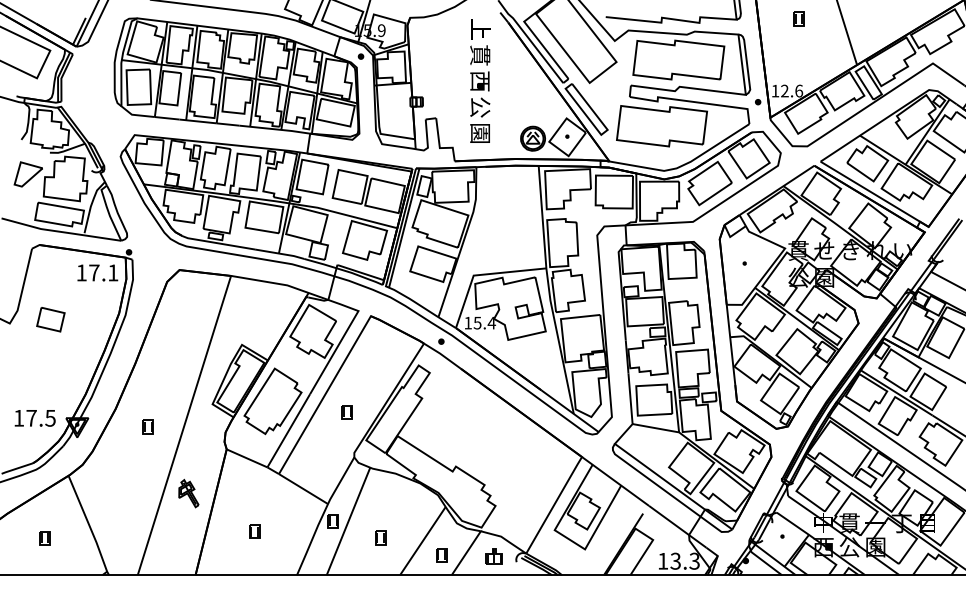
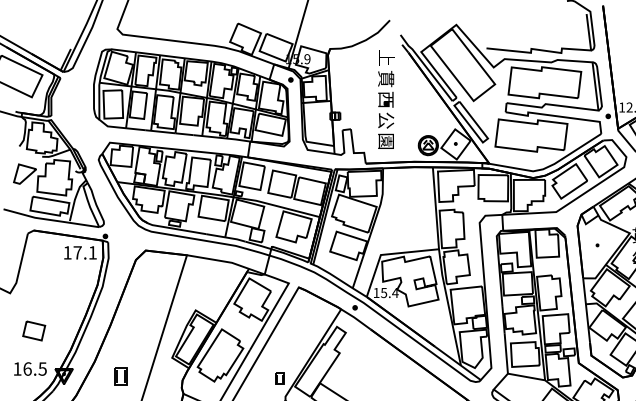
part: (50, 319) -> (33, 330), moved
part: (346, 412) -> (279, 378), moved
text: (31, 417) -> (27, 368), 17.5 -> 16.5
part: (147, 426) -> (120, 375), size x1.6

